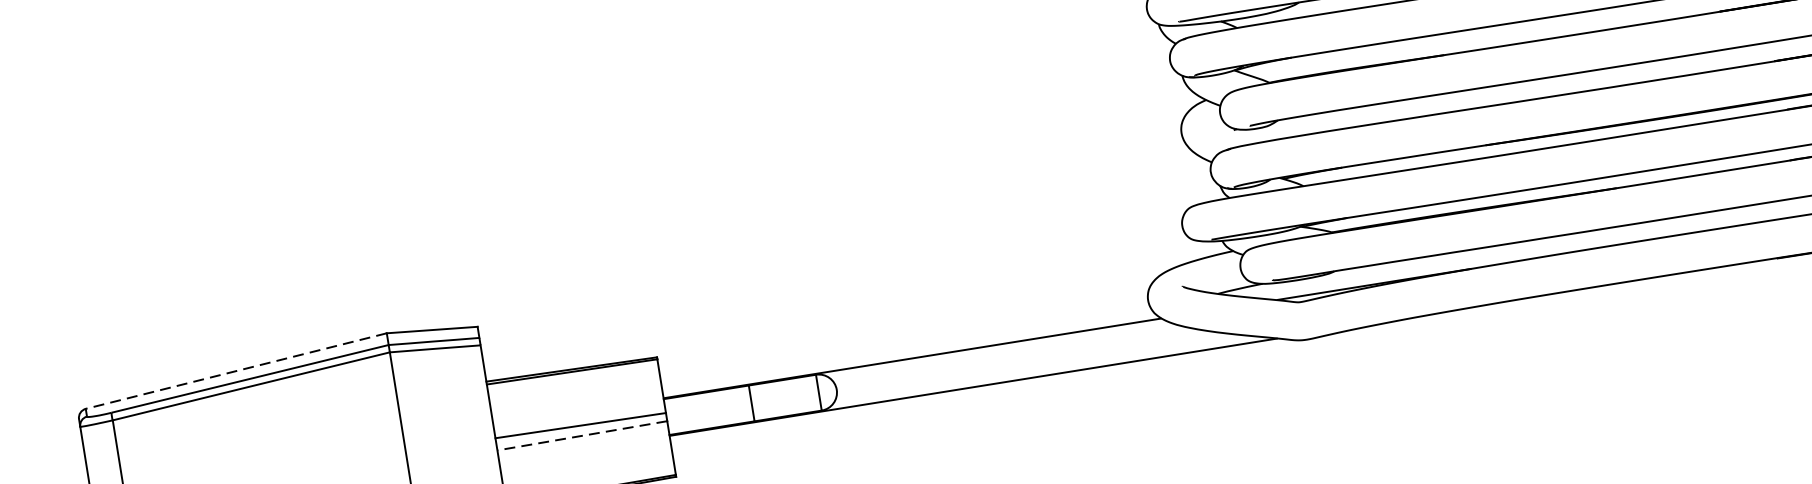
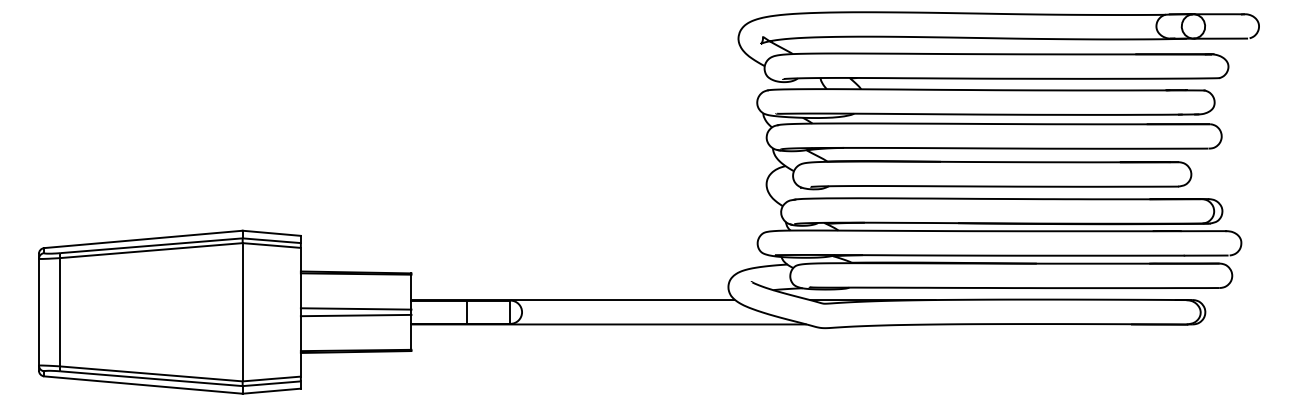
line: (236, 371) -> (143, 239), dashed -> solid
line: (581, 435) -> (355, 315), dashed -> solid

